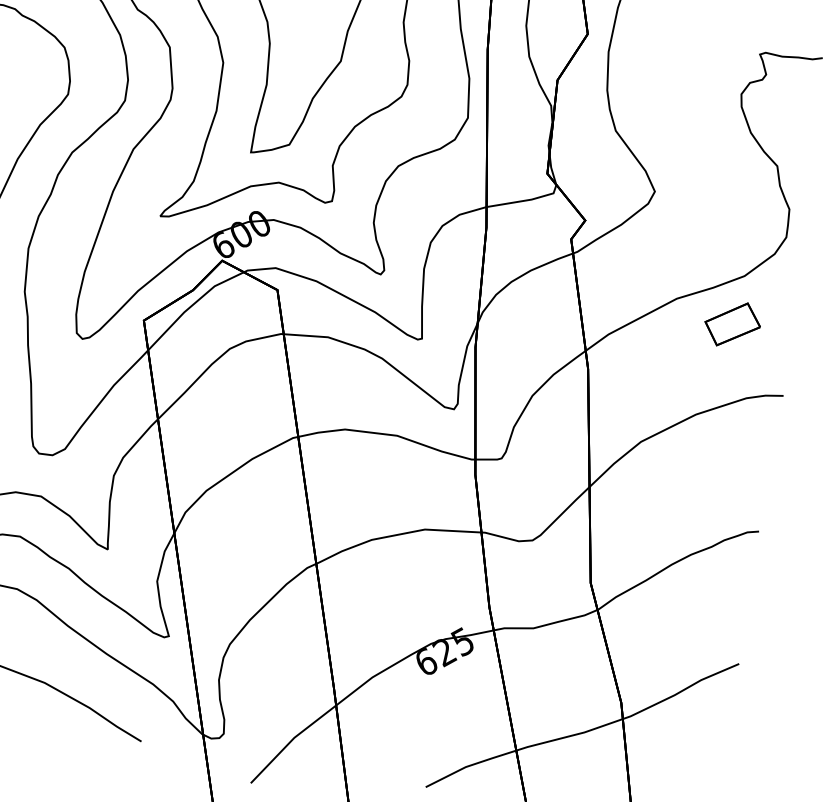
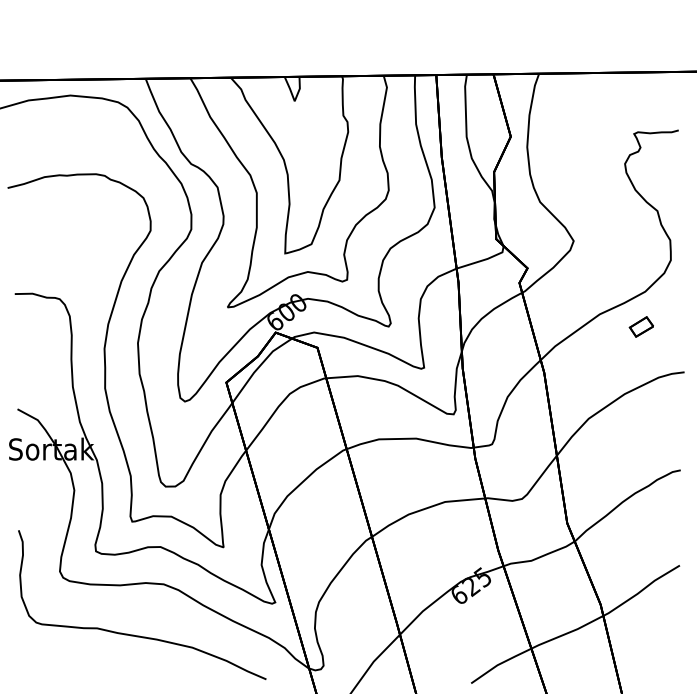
part: (732, 323) -> (641, 326), size x0.6

